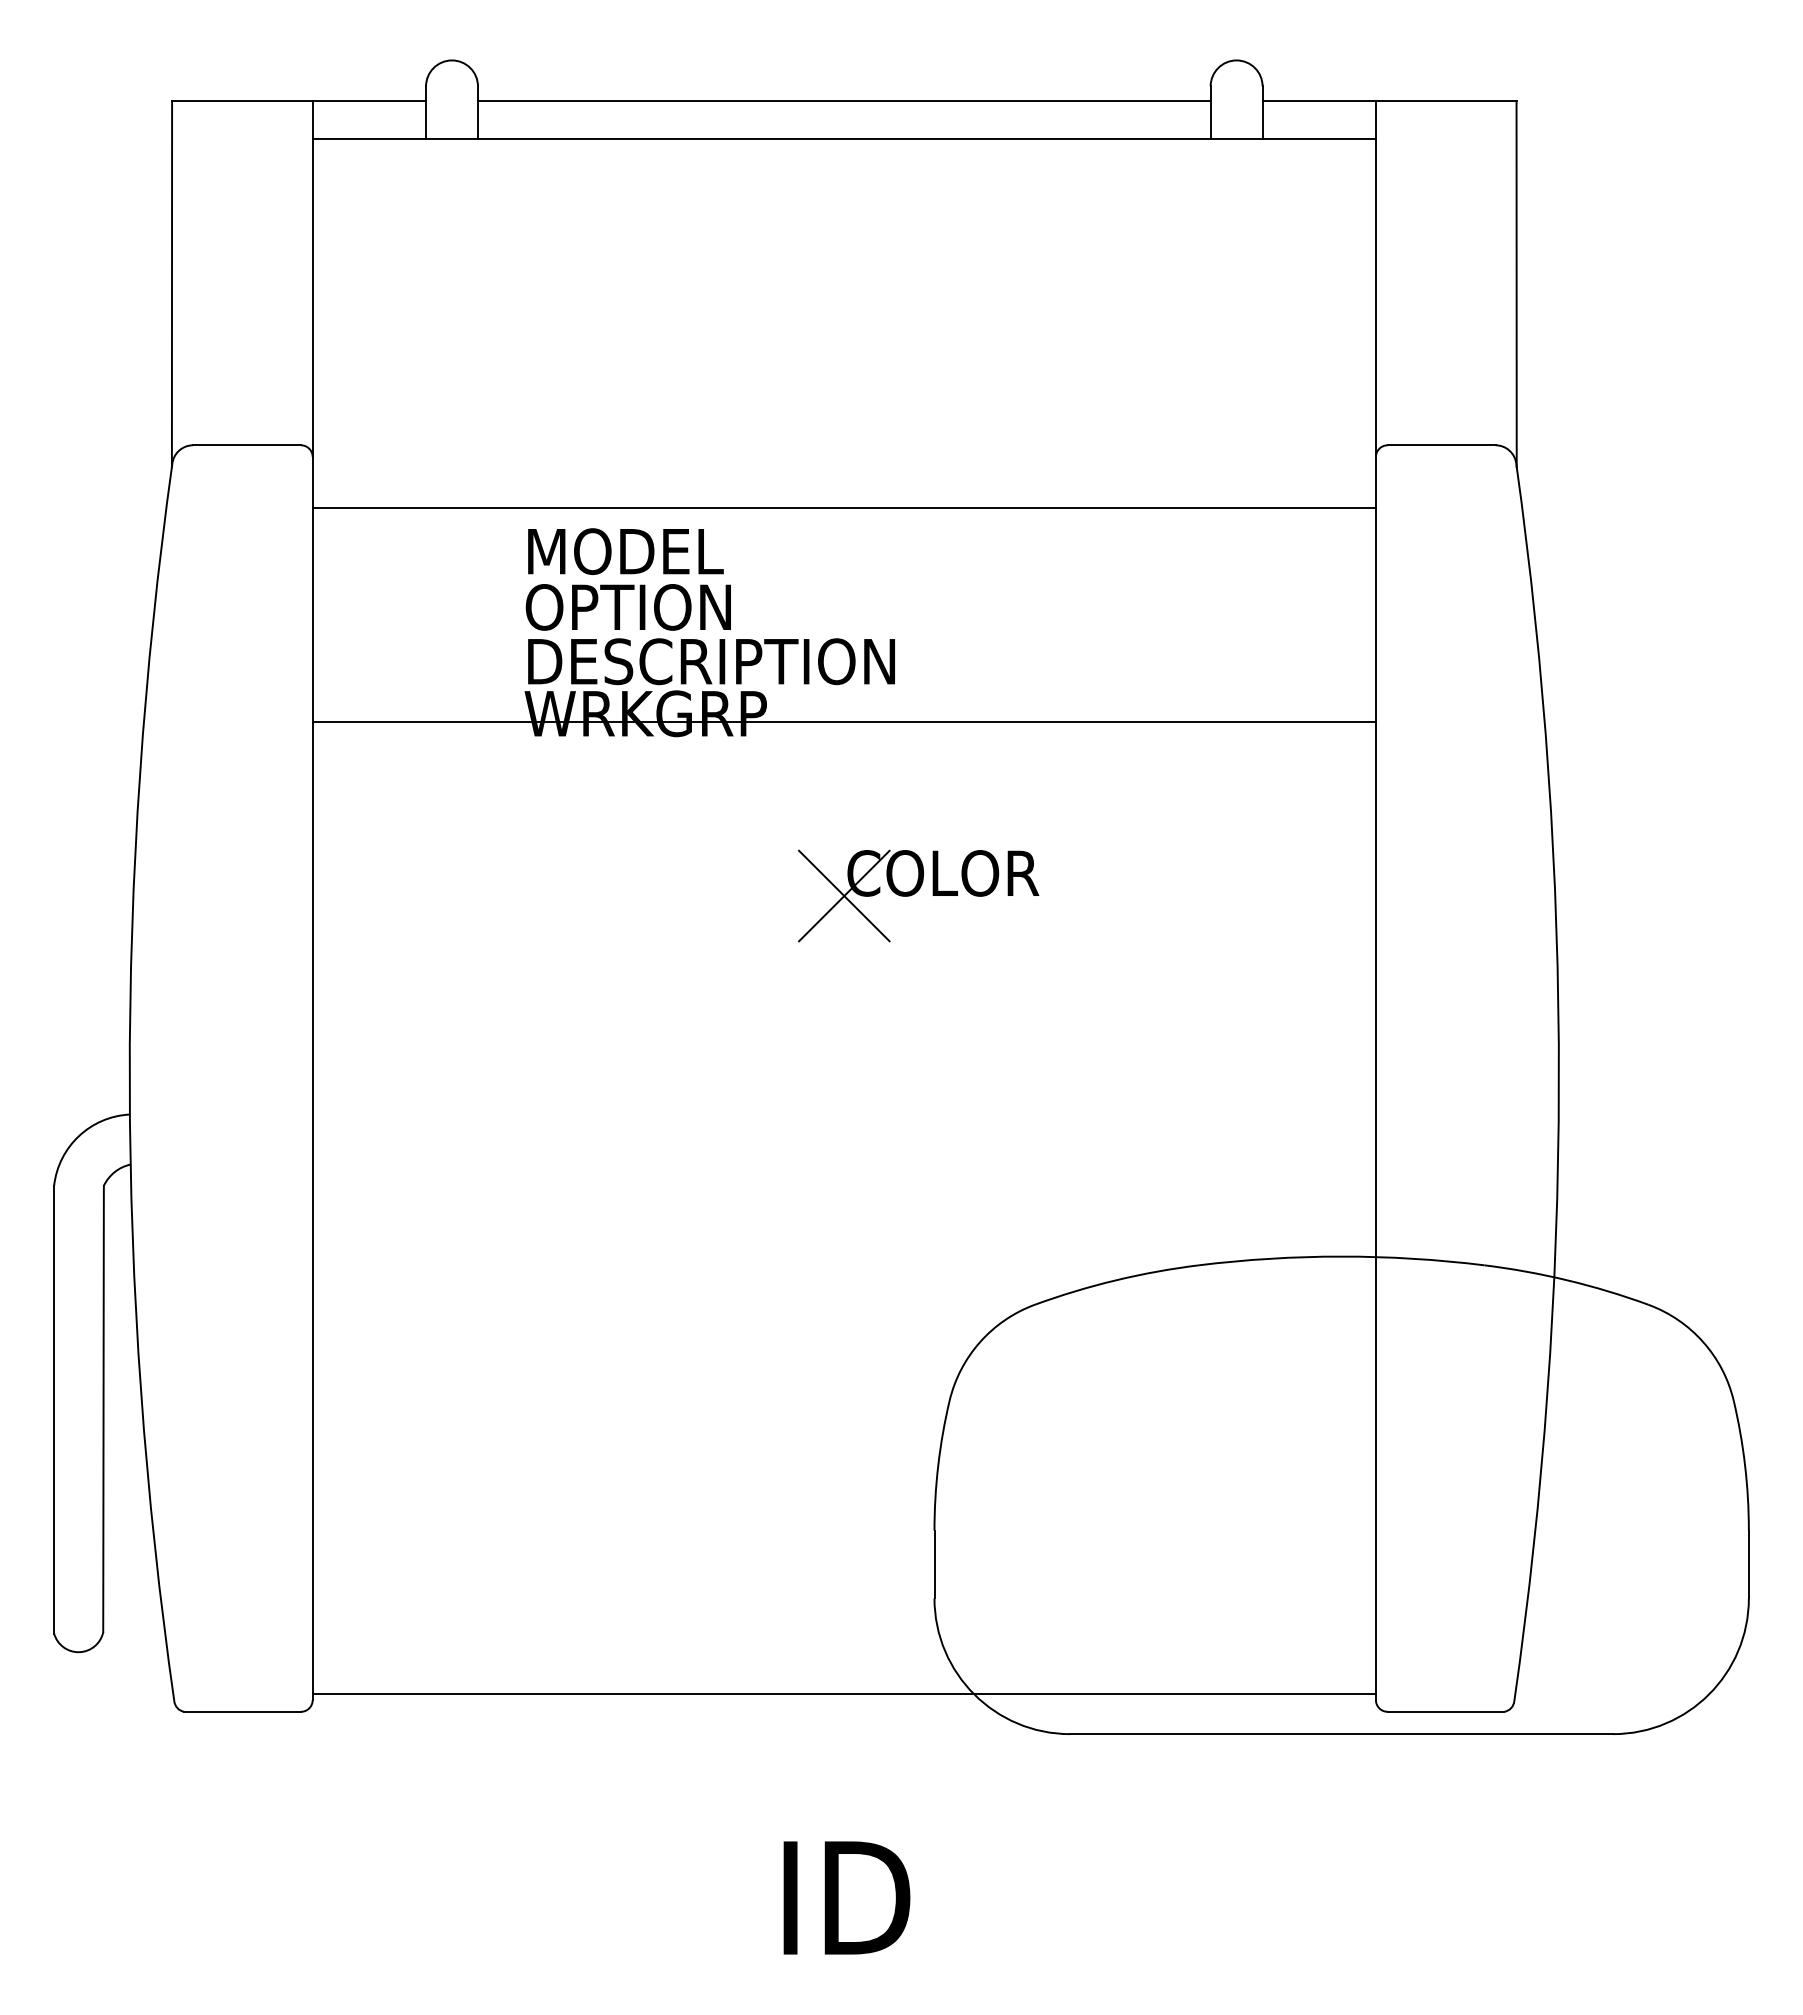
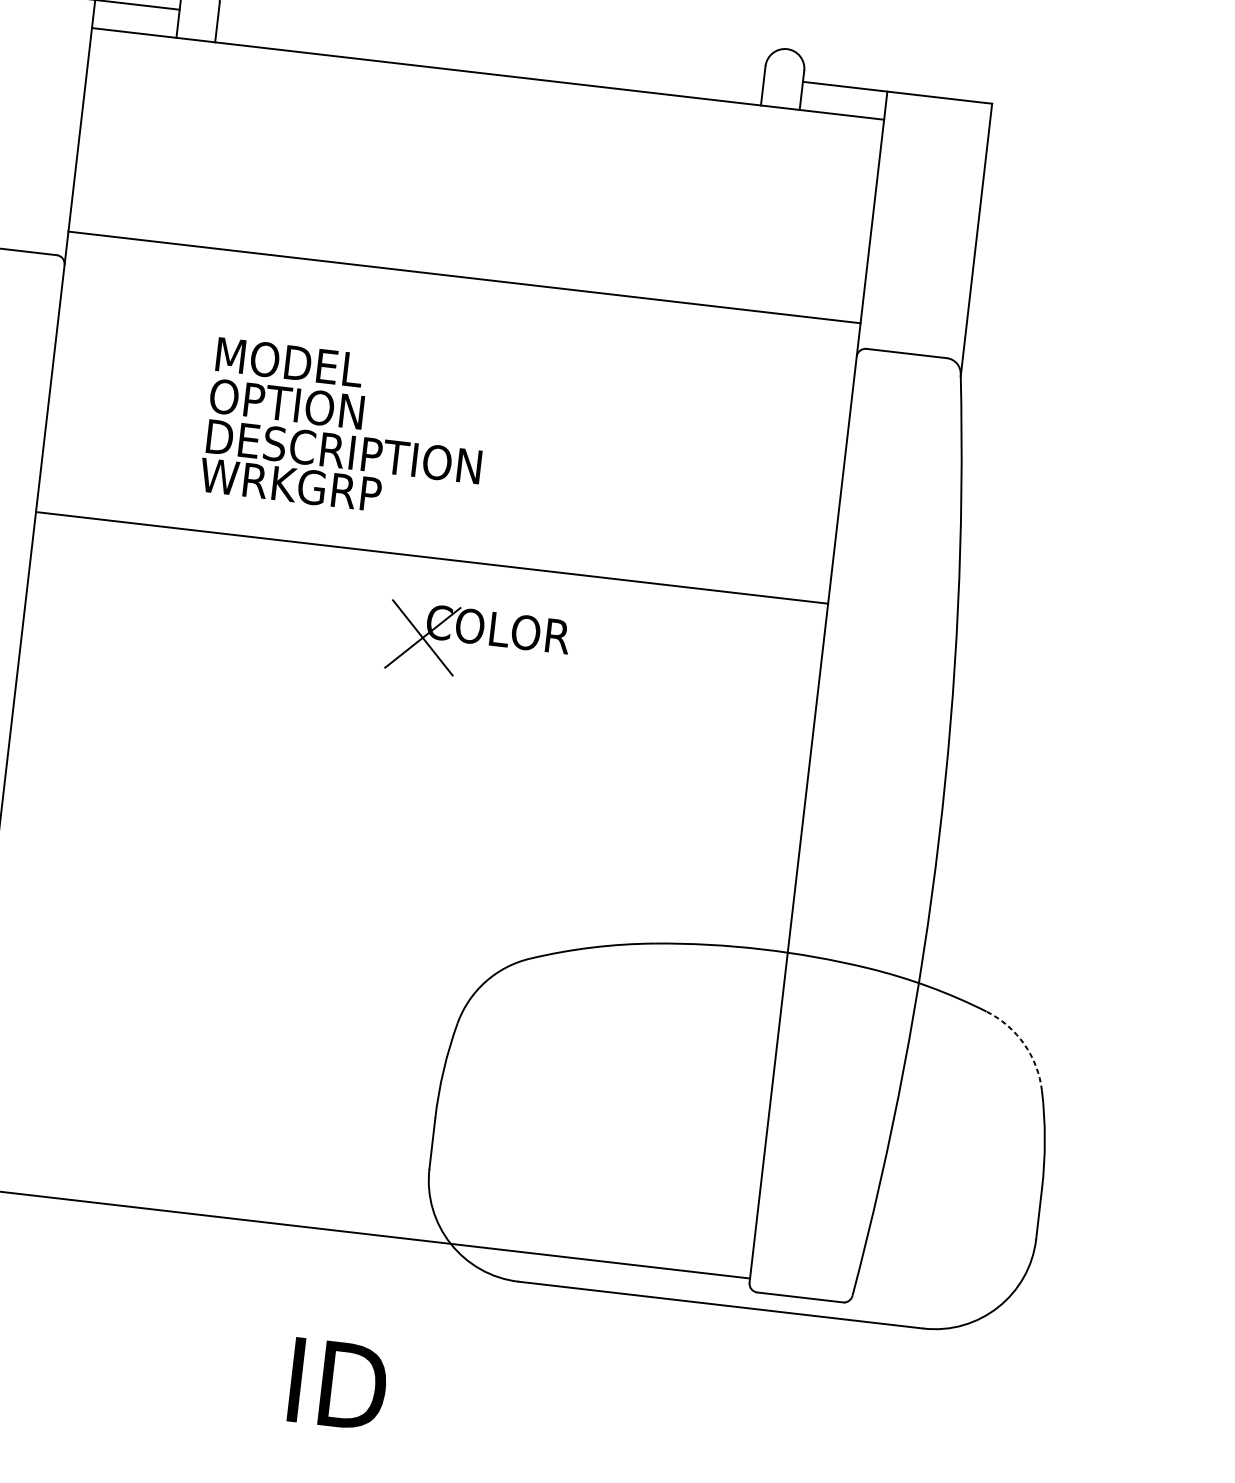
line: (844, 101) -> (491, 45), removed
line: (843, 508) -> (463, 277), moved
line: (843, 721) -> (431, 557), moved
arc: (1703, 1342) -> (1024, 1044), solid -> dashed

